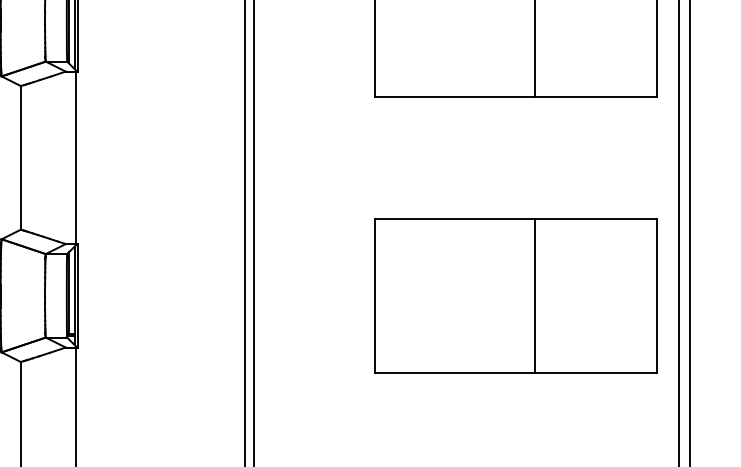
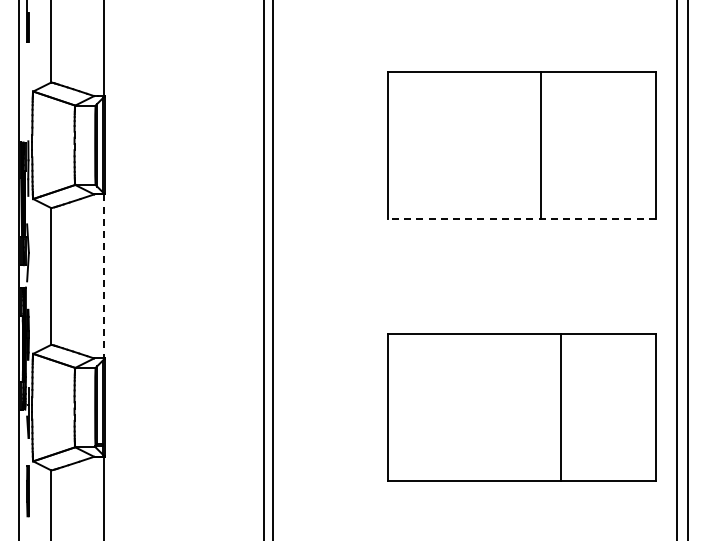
line: (516, 96) -> (522, 218), solid -> dashed
line: (75, 157) -> (103, 276), solid -> dashed
line: (535, 295) -> (560, 407), moved

